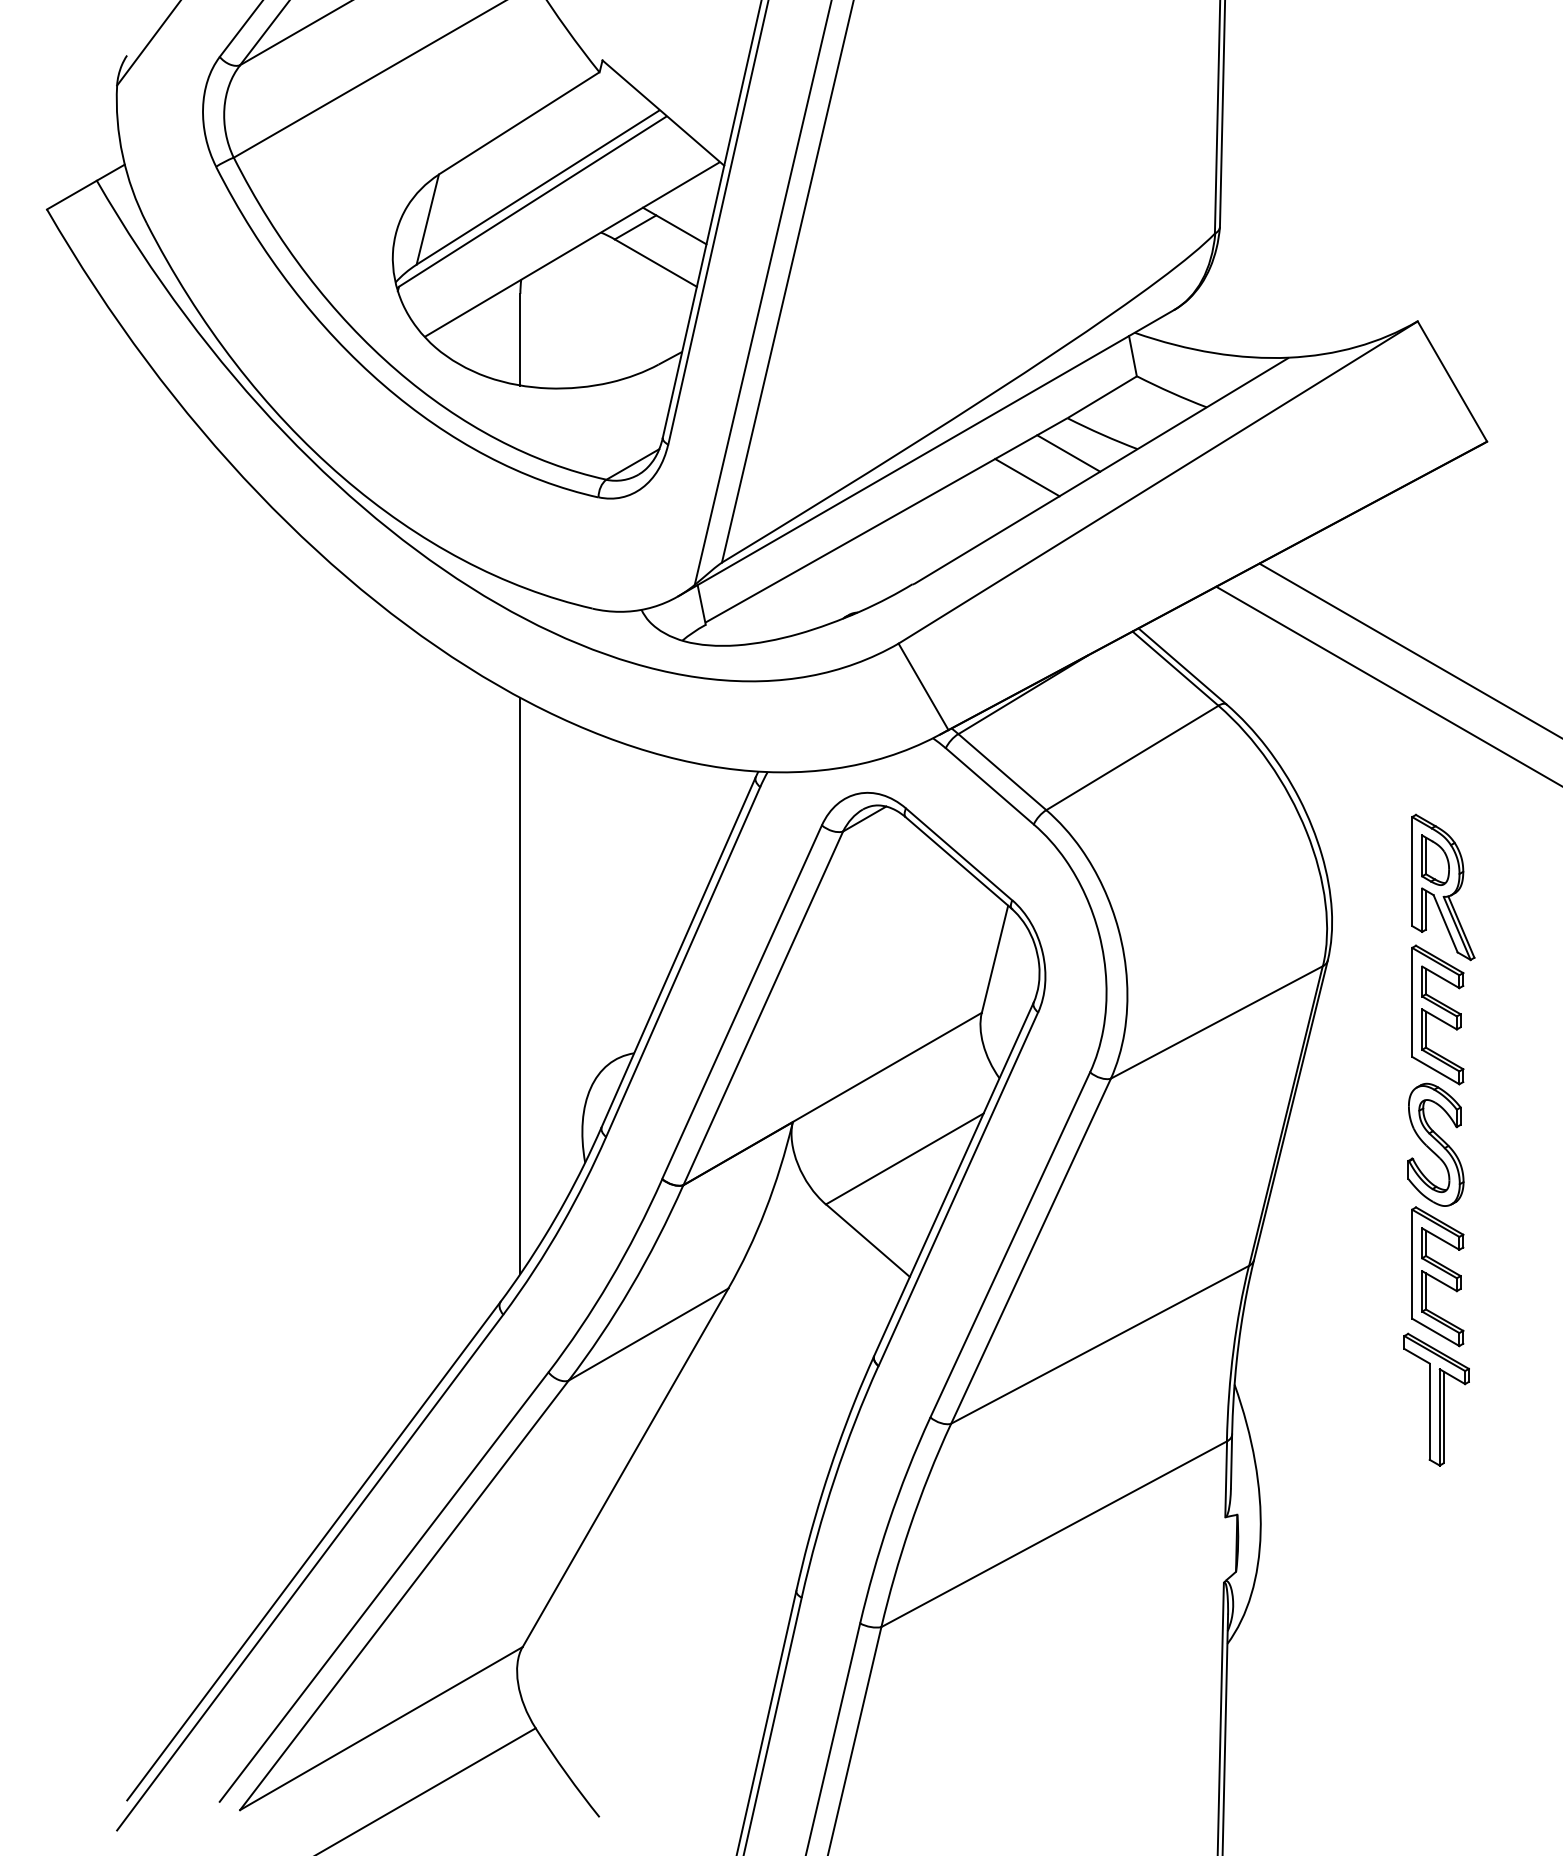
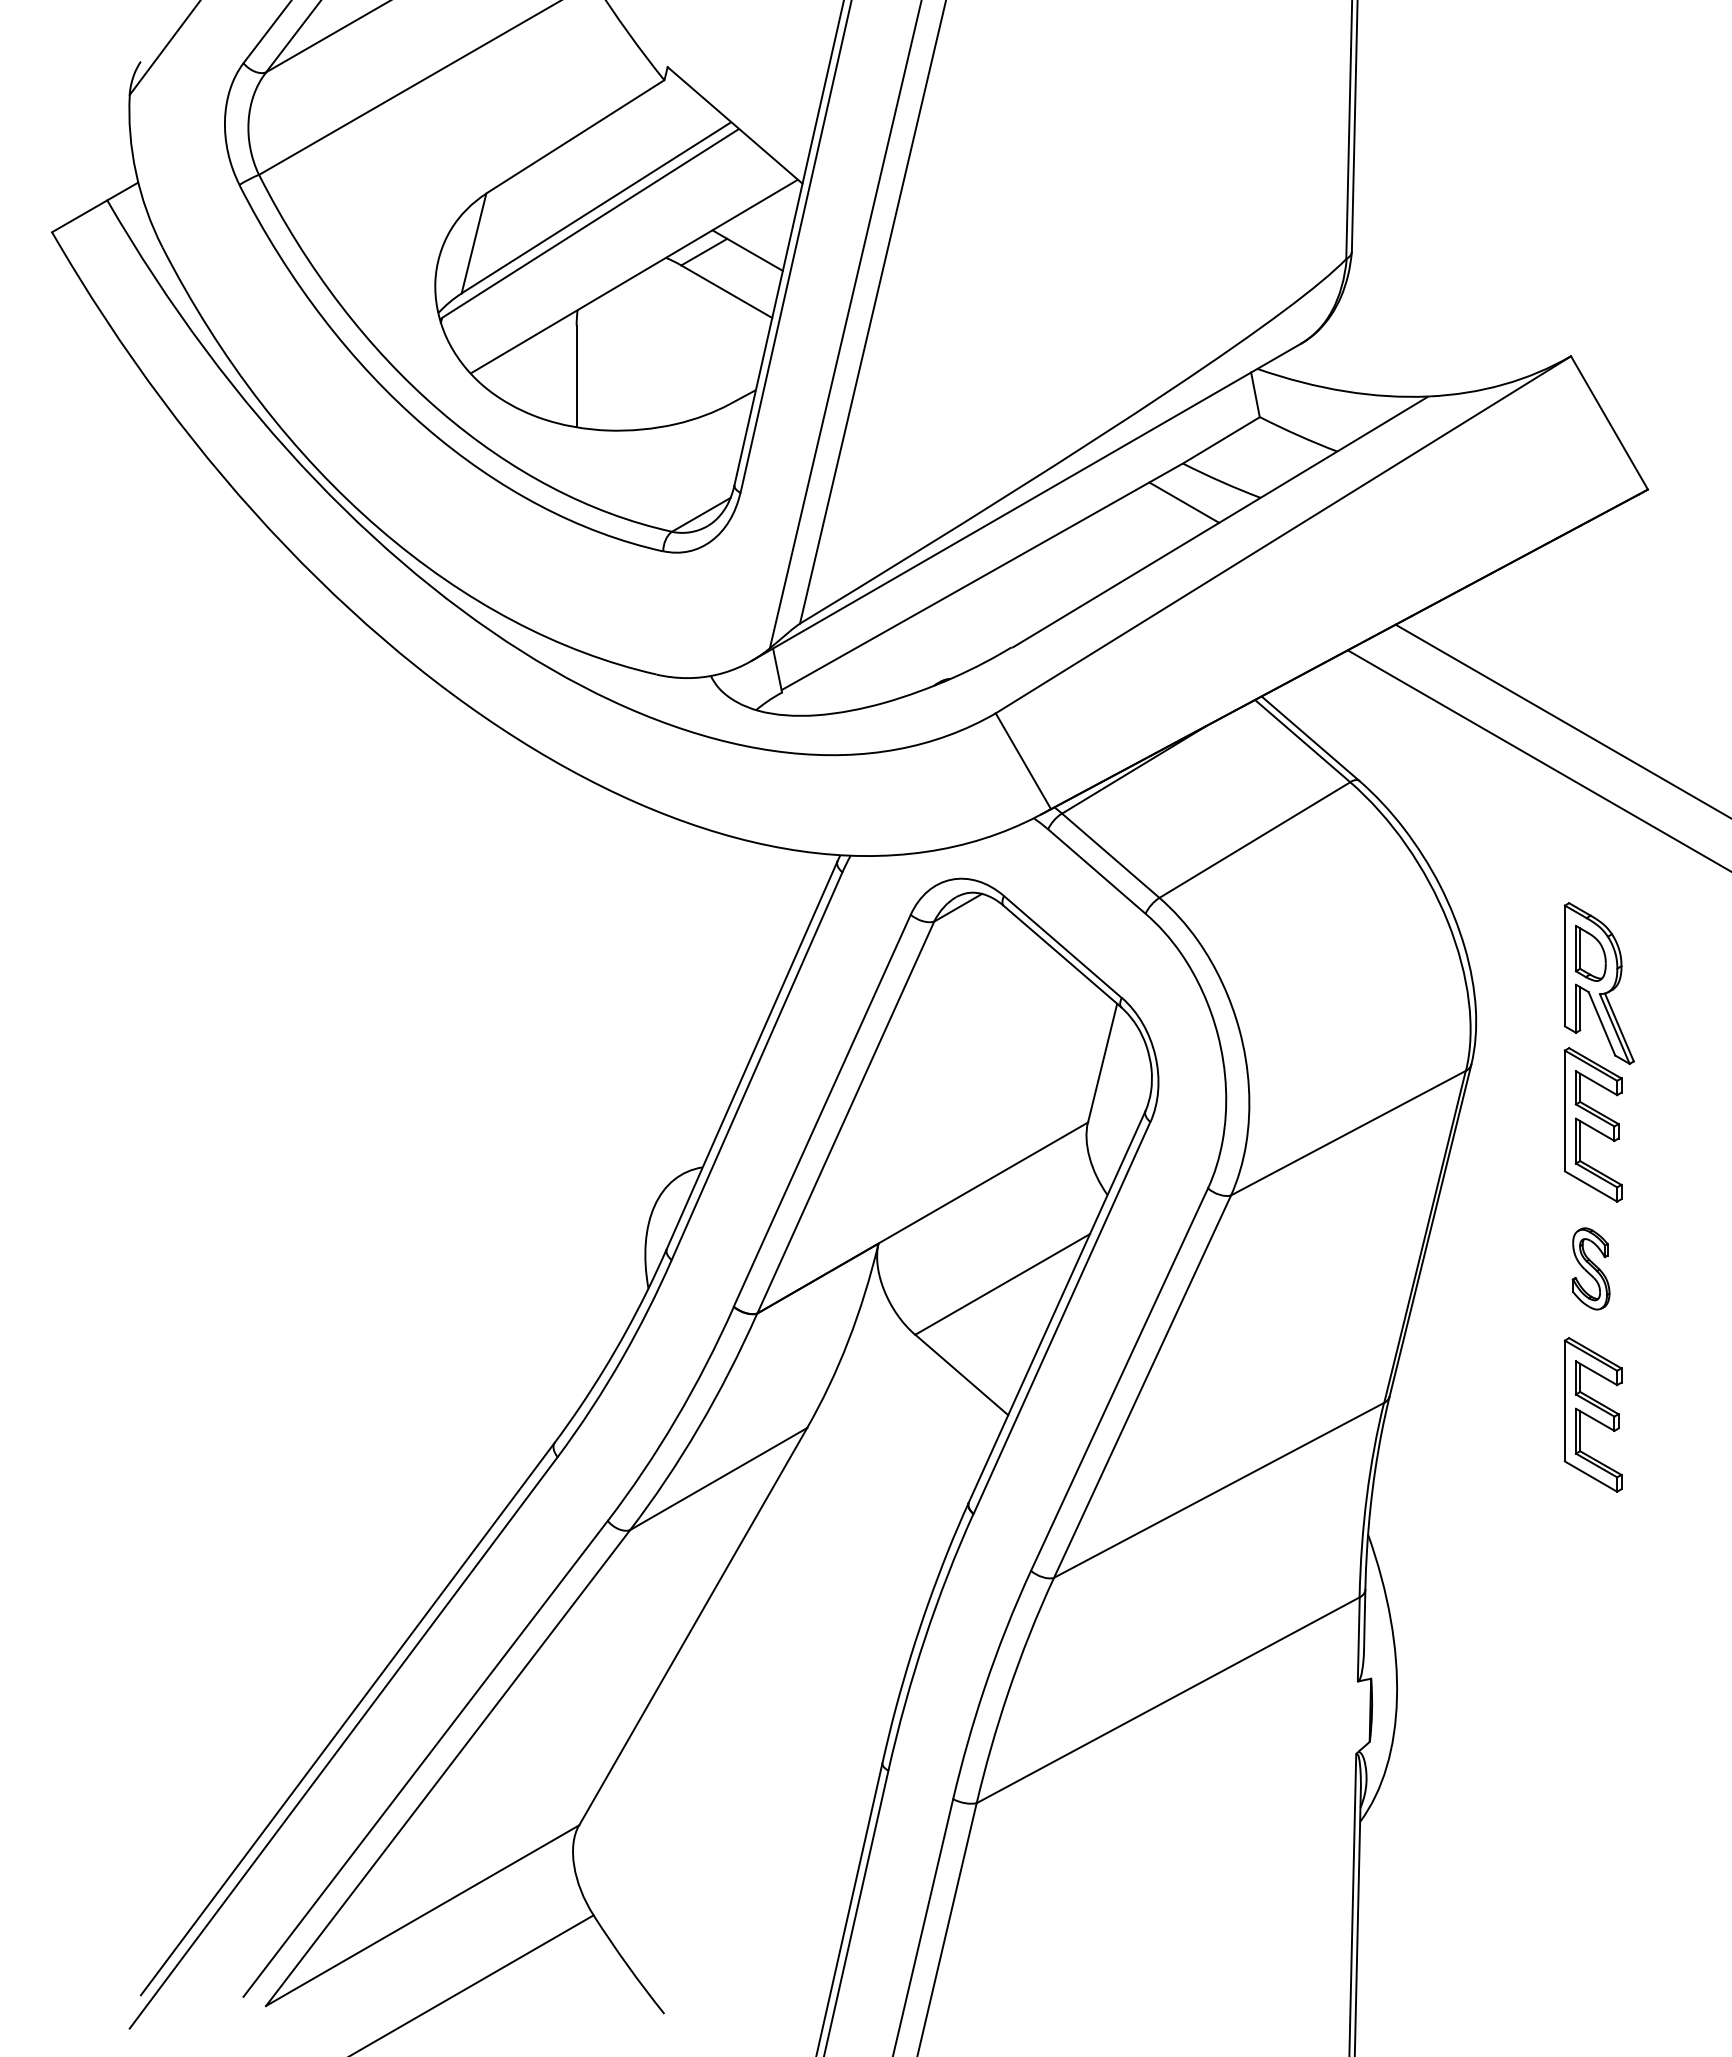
line: (1027, 477) -> (1138, 529), removed
line: (520, 985) -> (576, 1092), removed
part: (1435, 1144) -> (1590, 1268), size x0.6
part: (1436, 1399) -> (1591, 1551), removed

